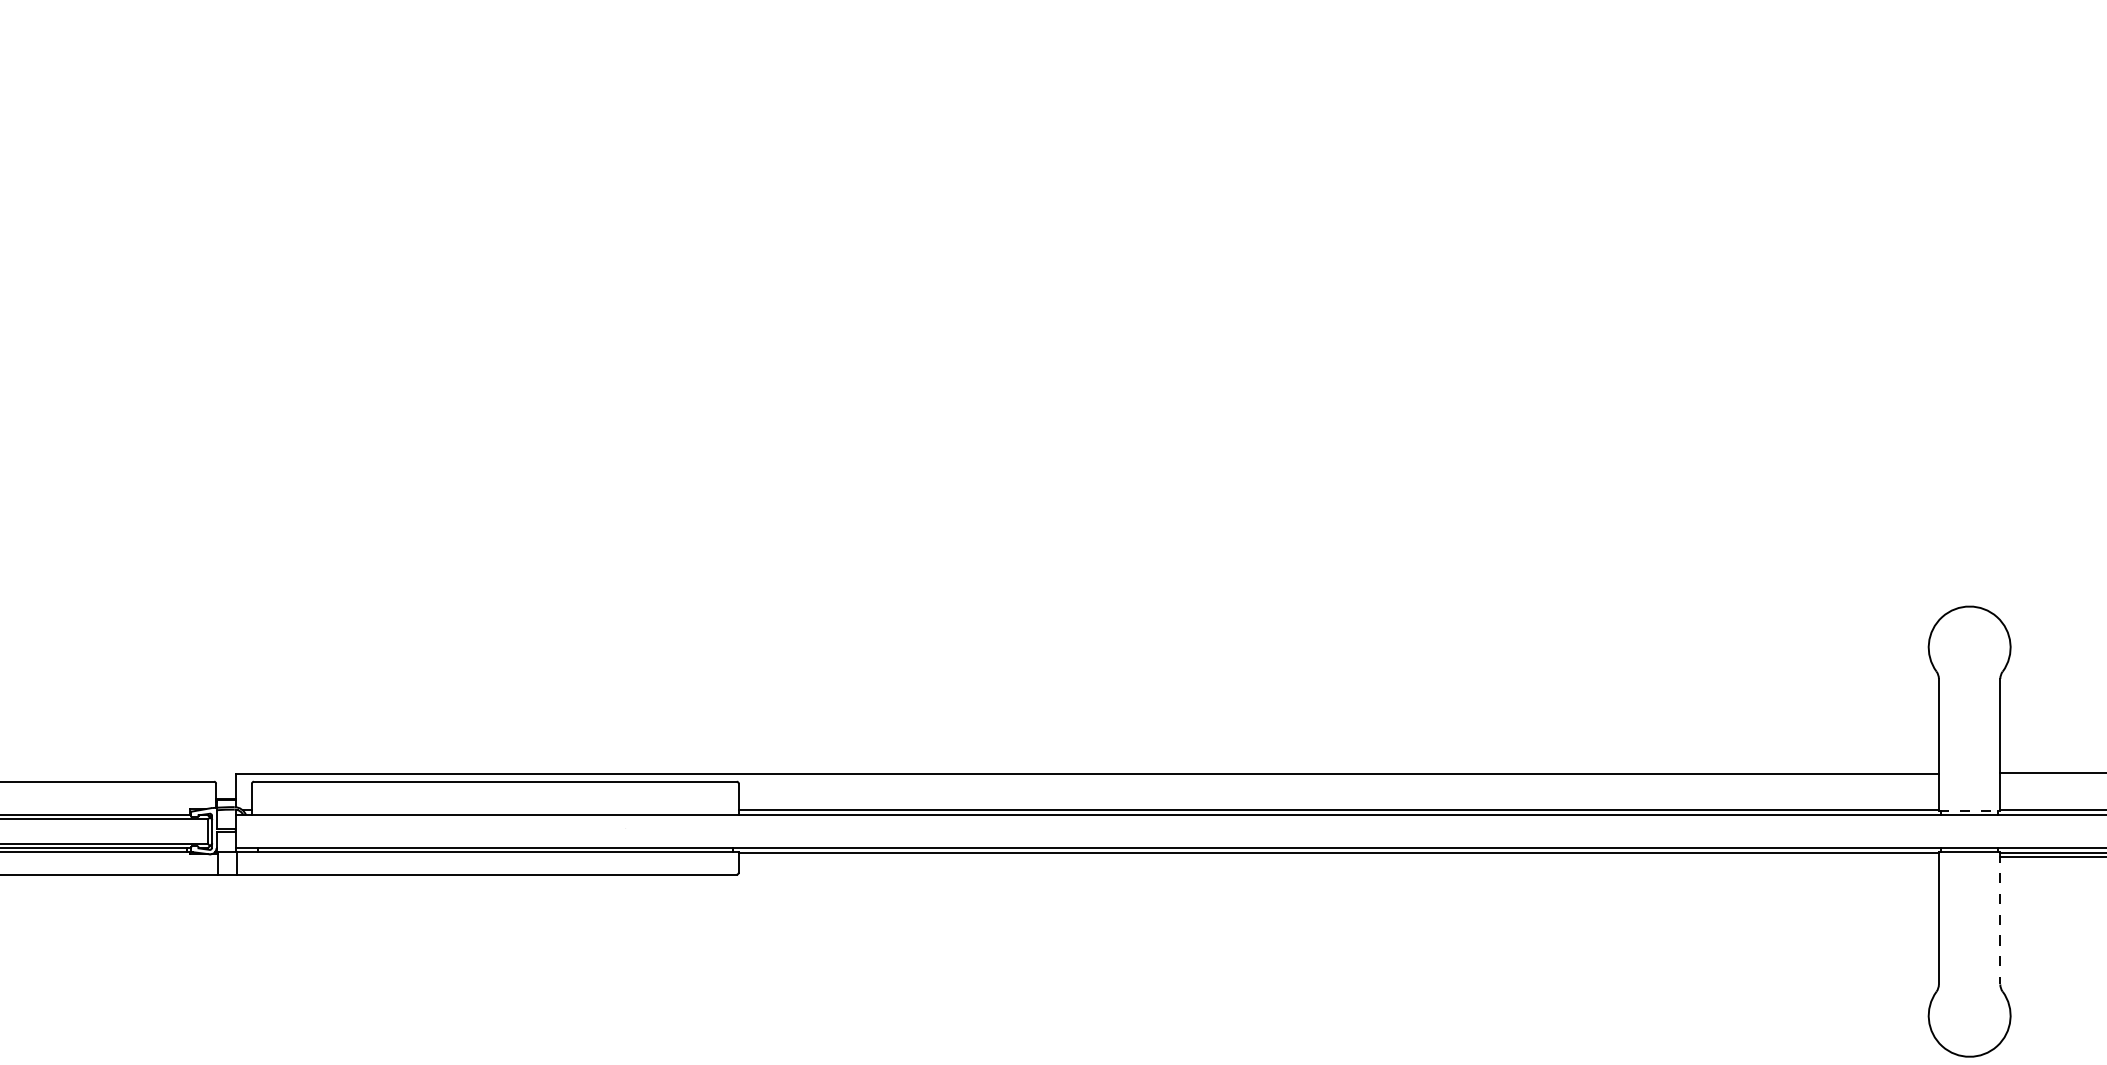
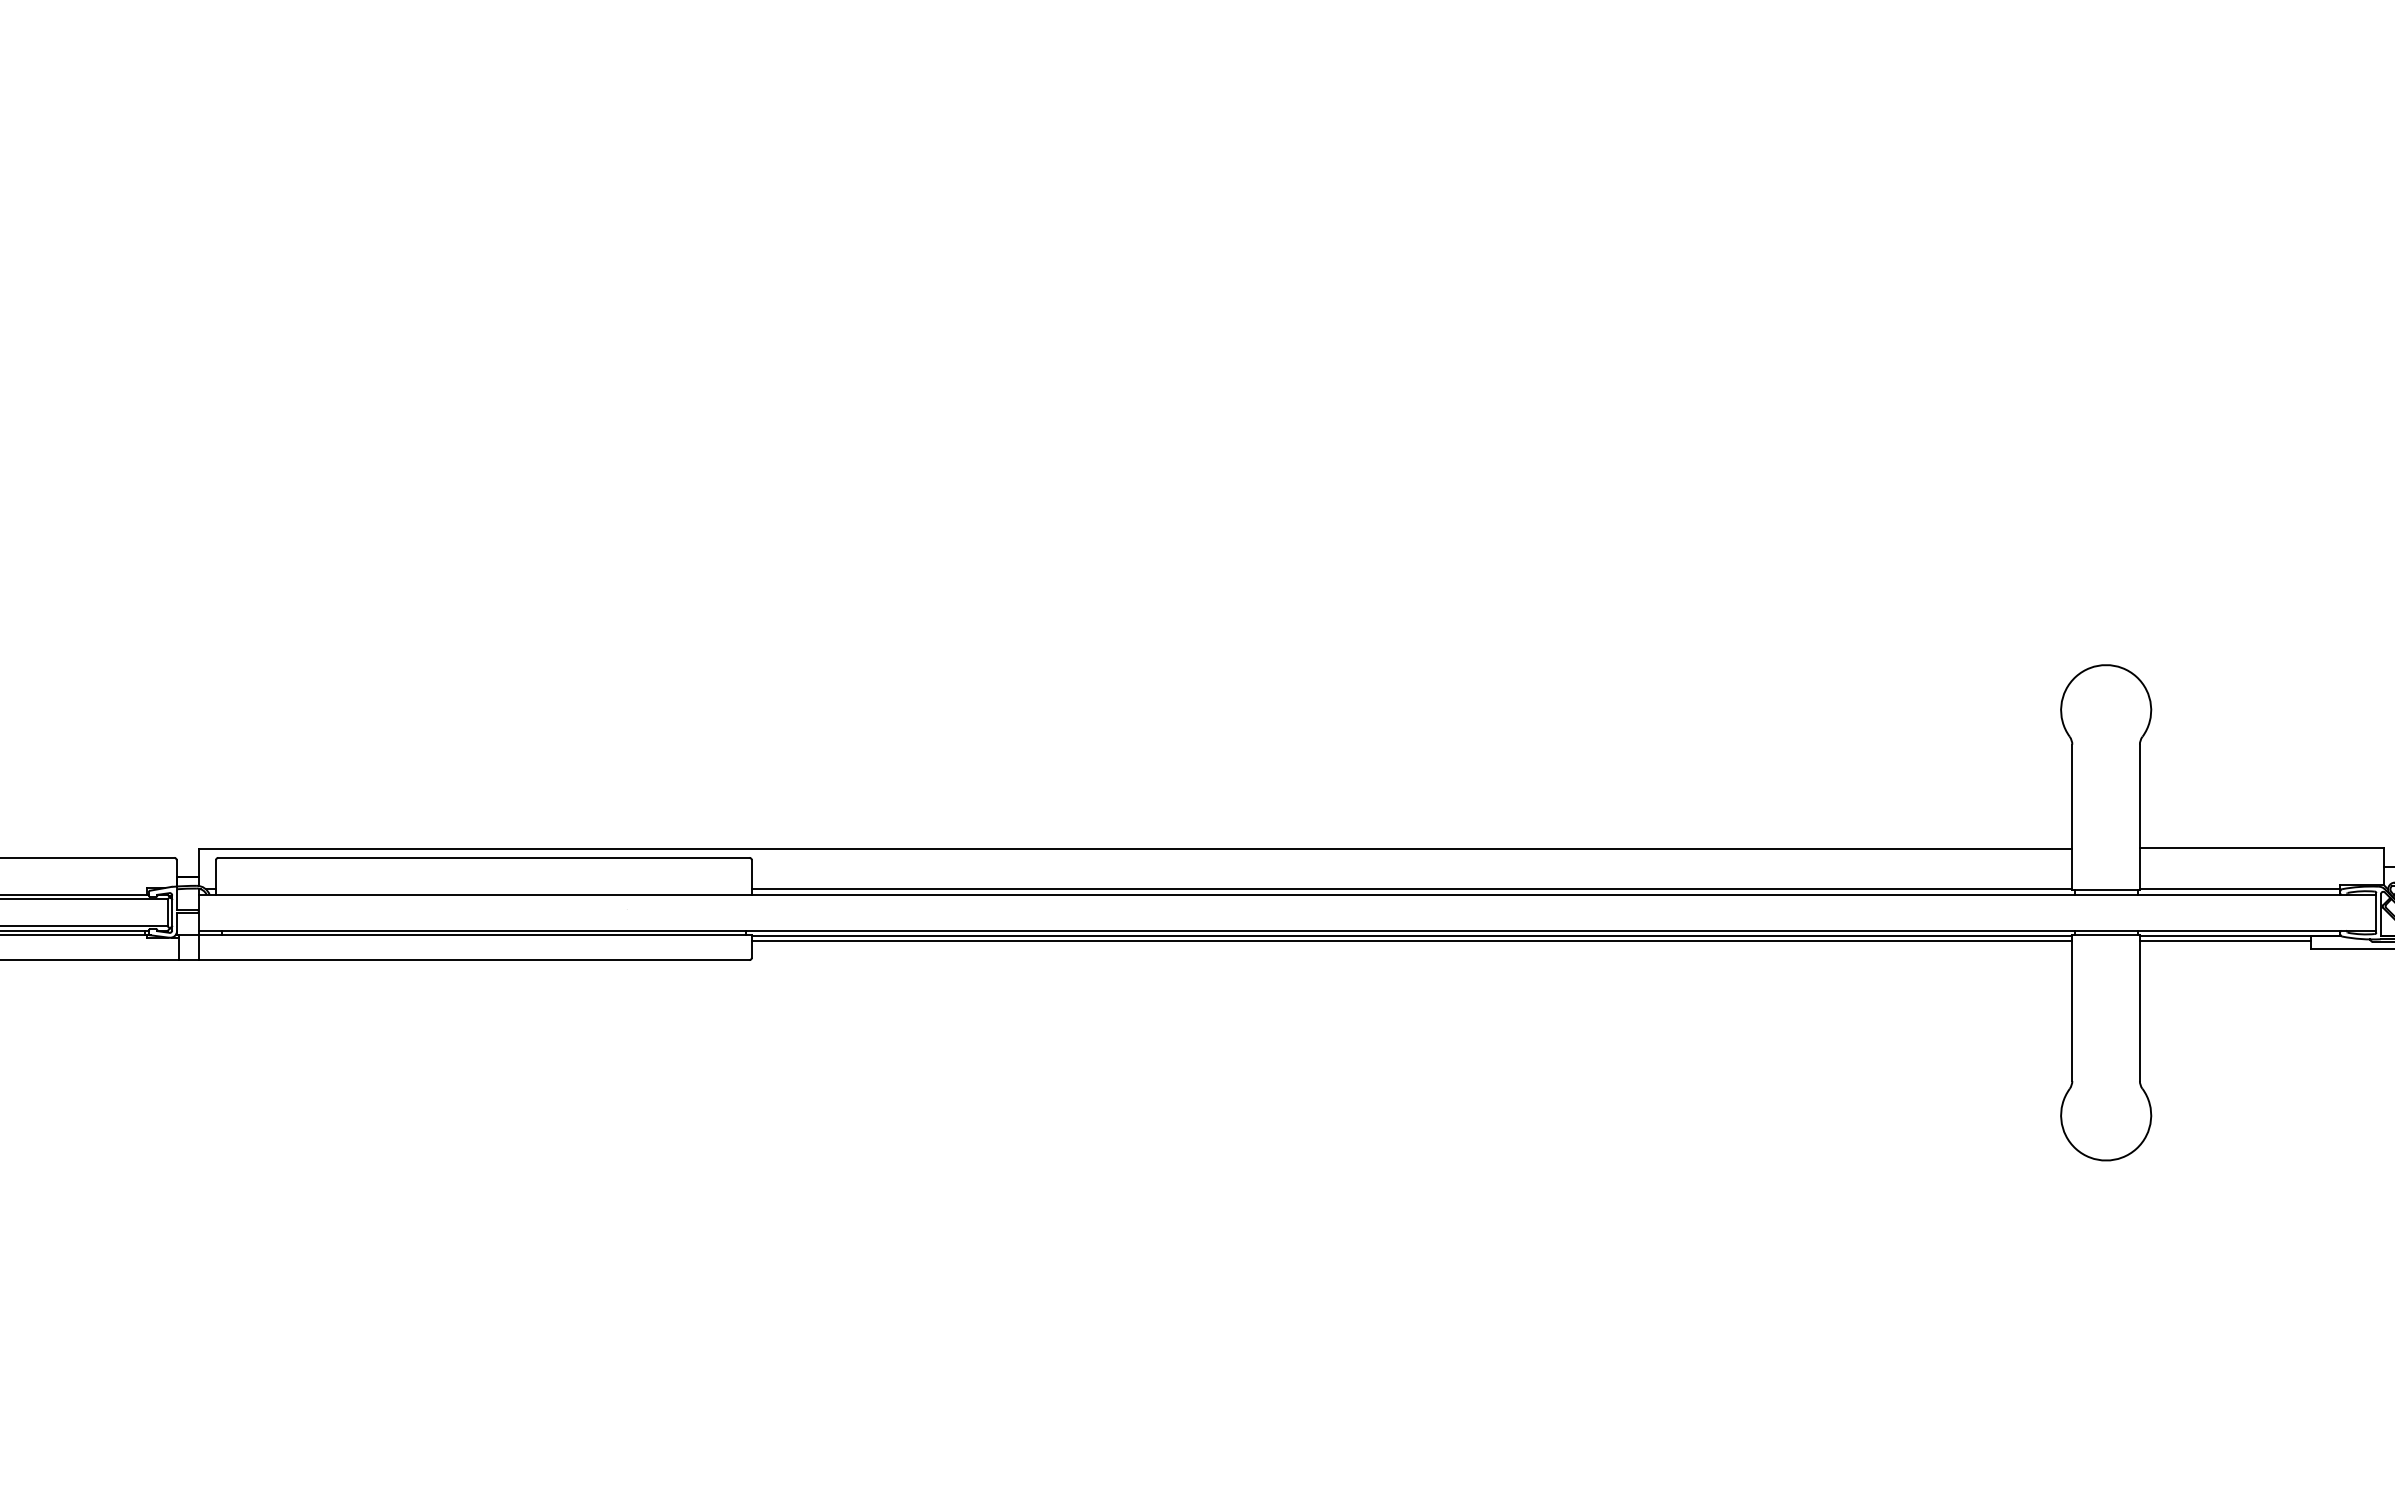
line: (1969, 811) -> (2106, 890), dashed -> solid
line: (1338, 856) -> (1411, 940), added
line: (1999, 918) -> (2139, 1008), dashed -> solid

